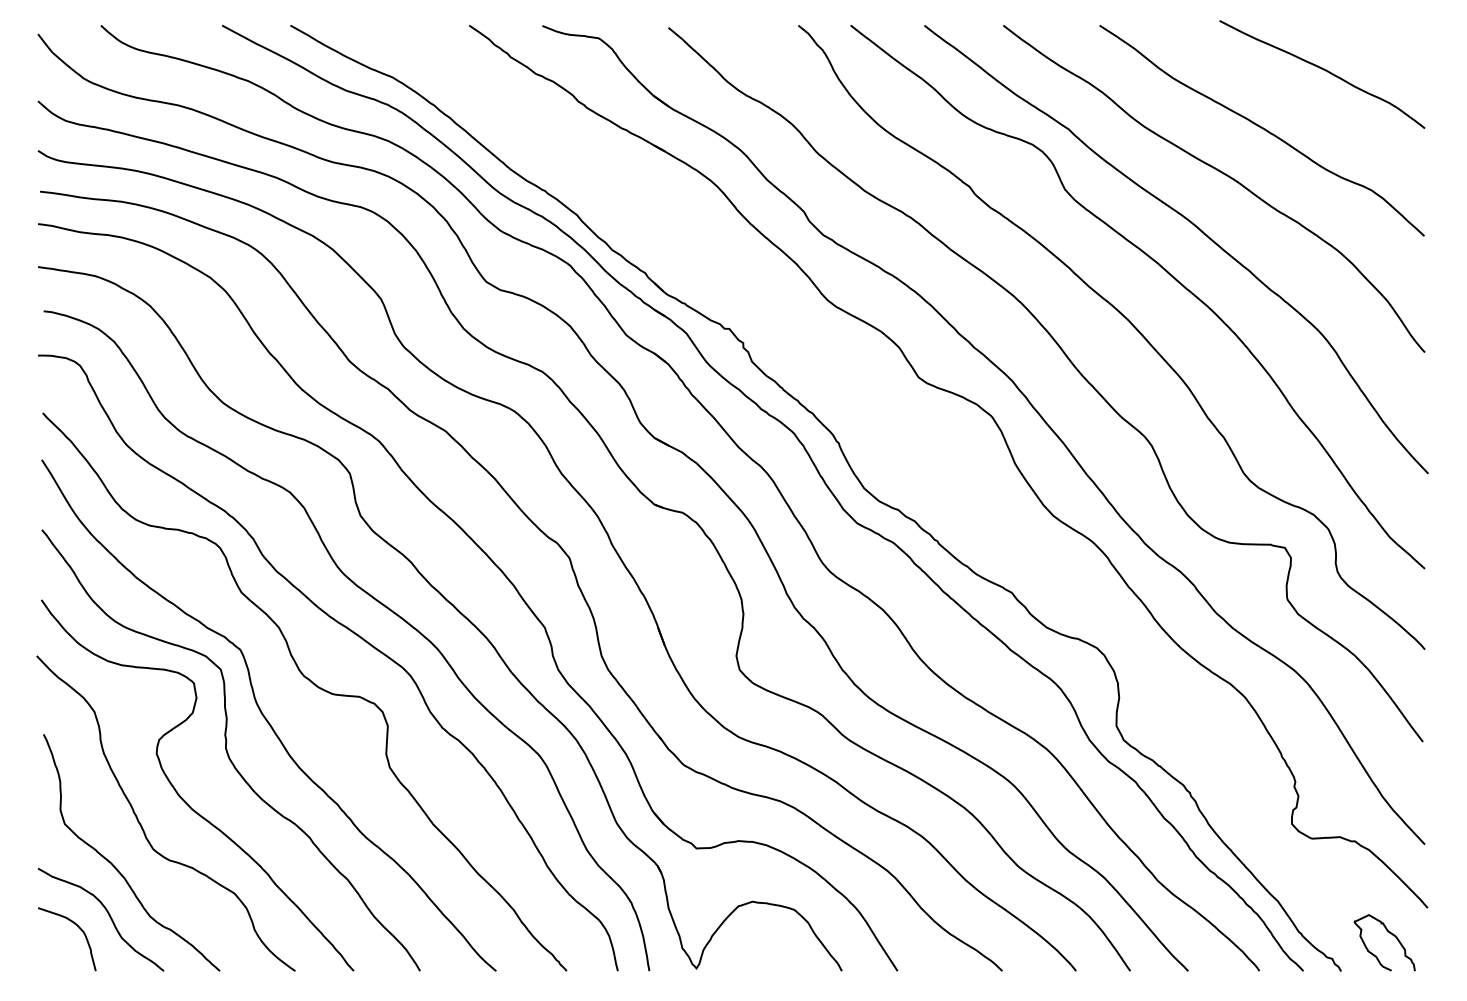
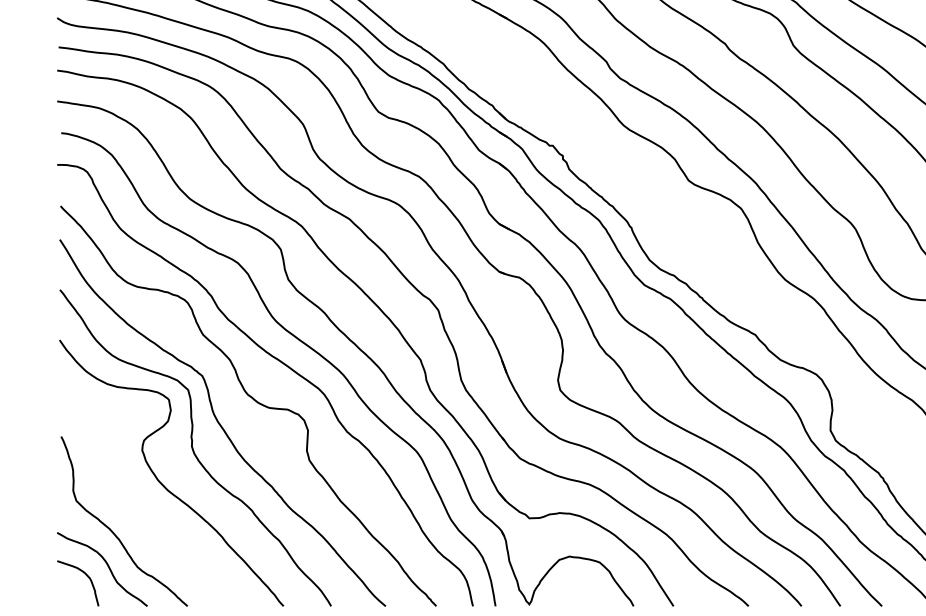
curve: (141, 824) -> (131, 501), removed

